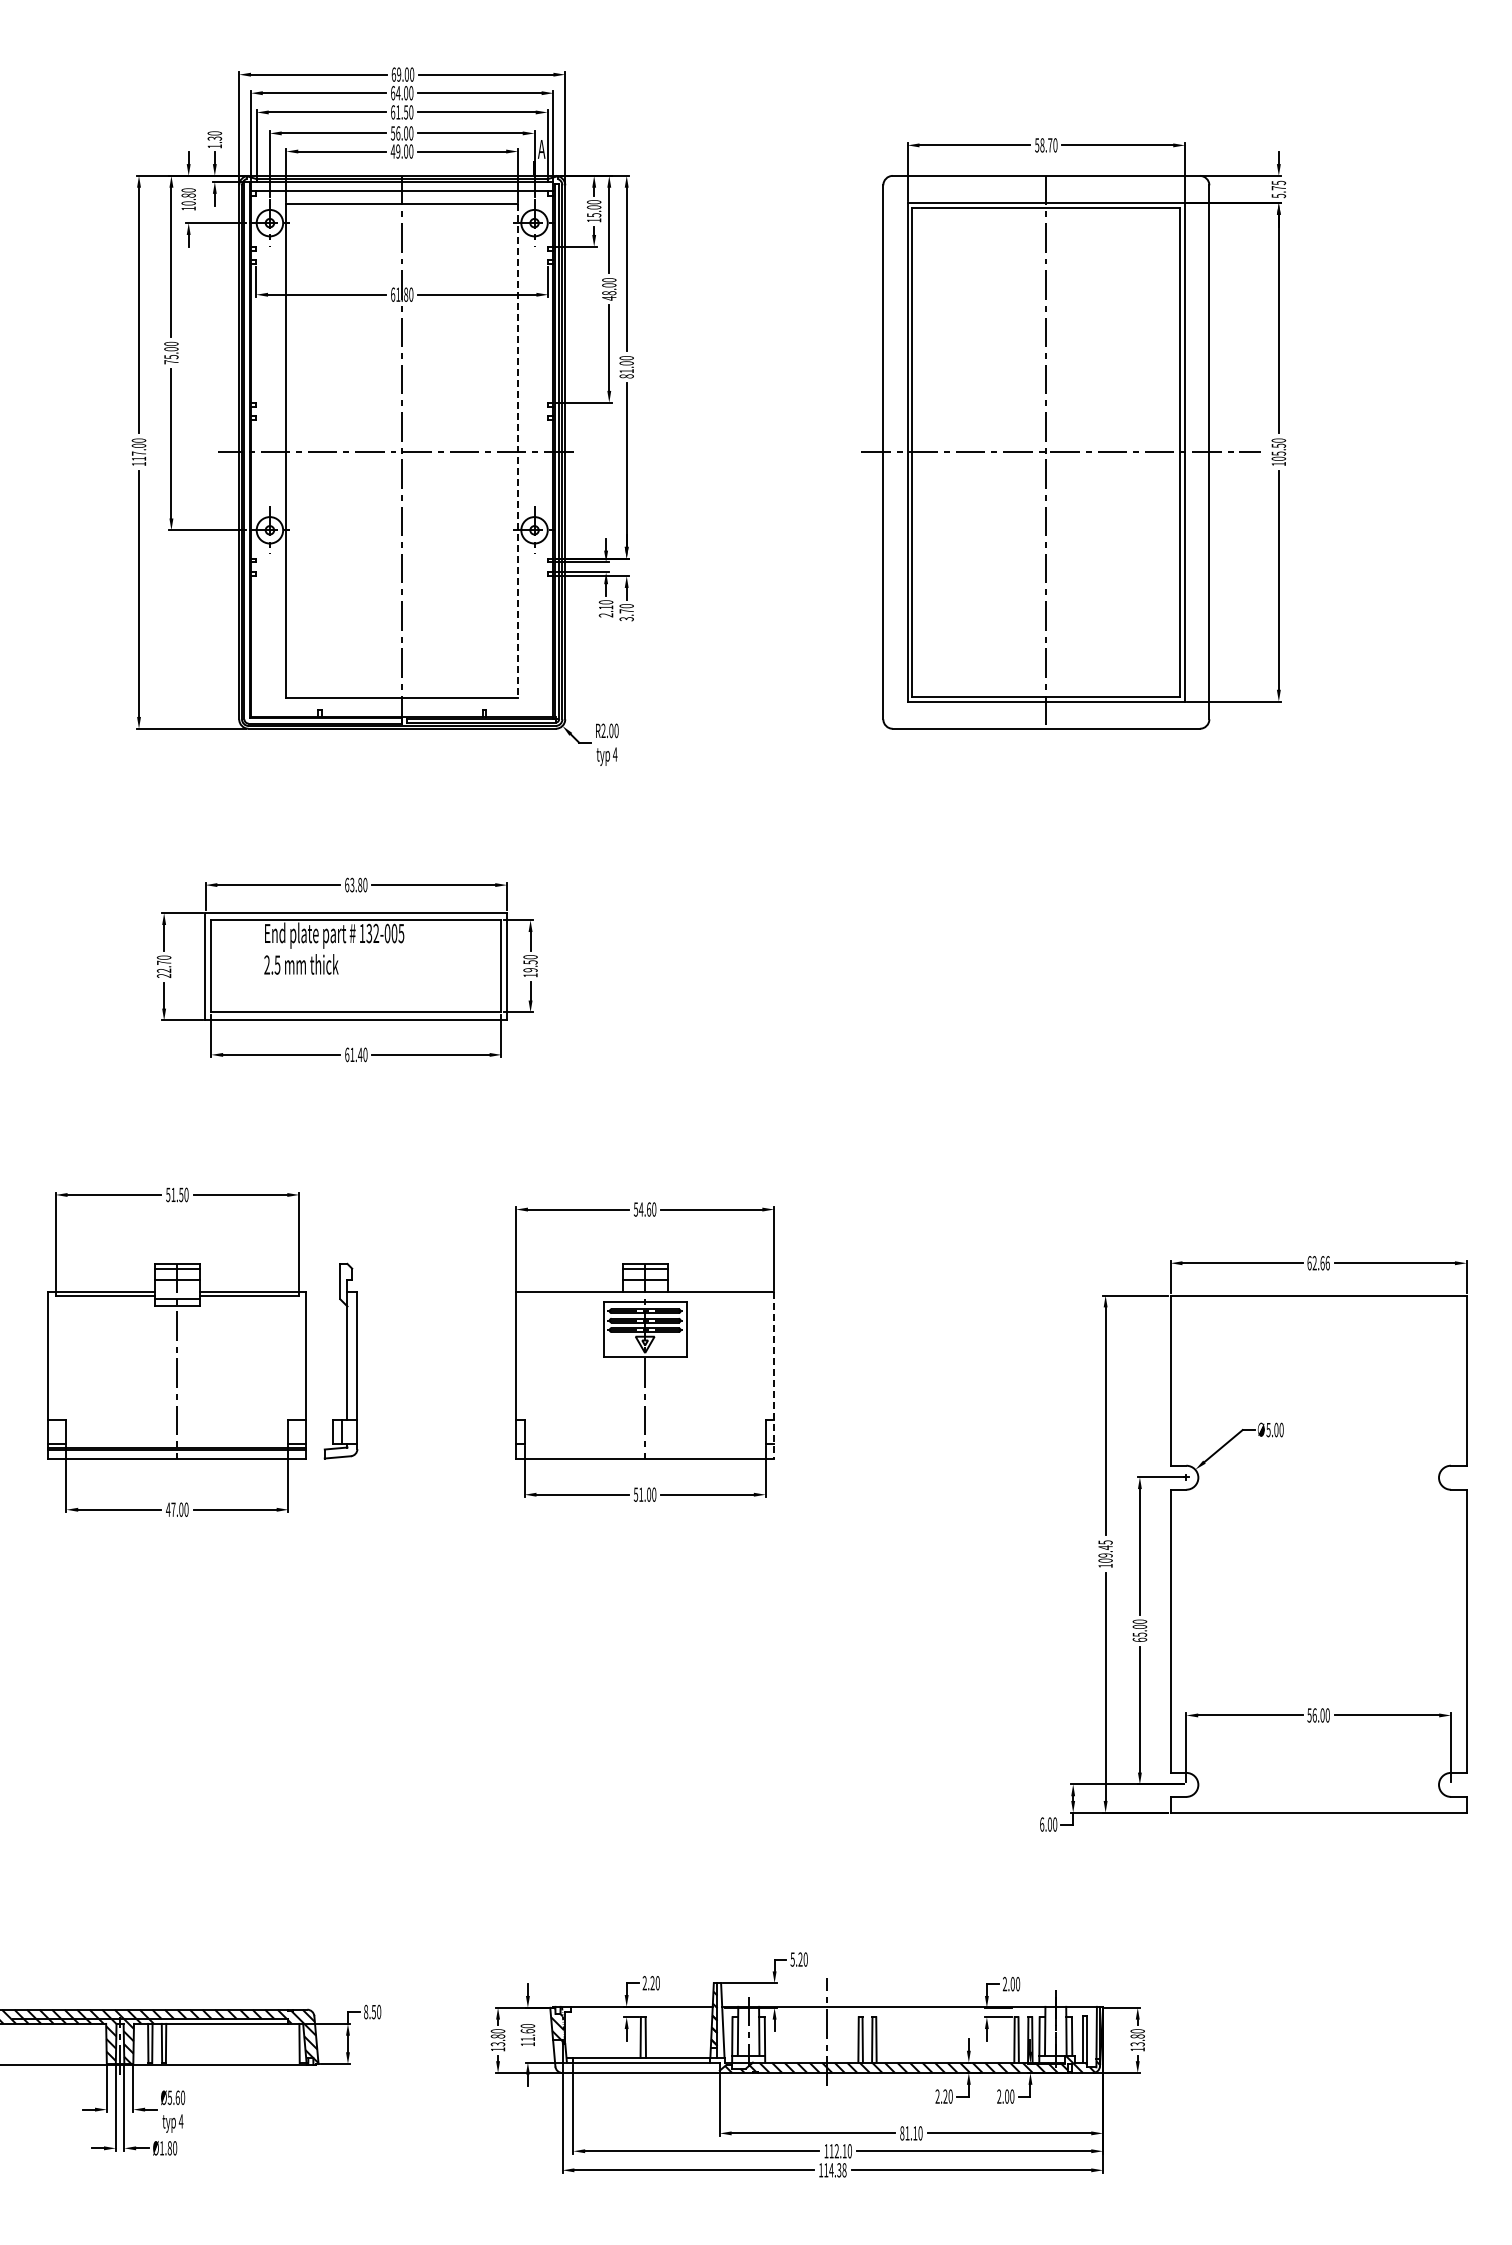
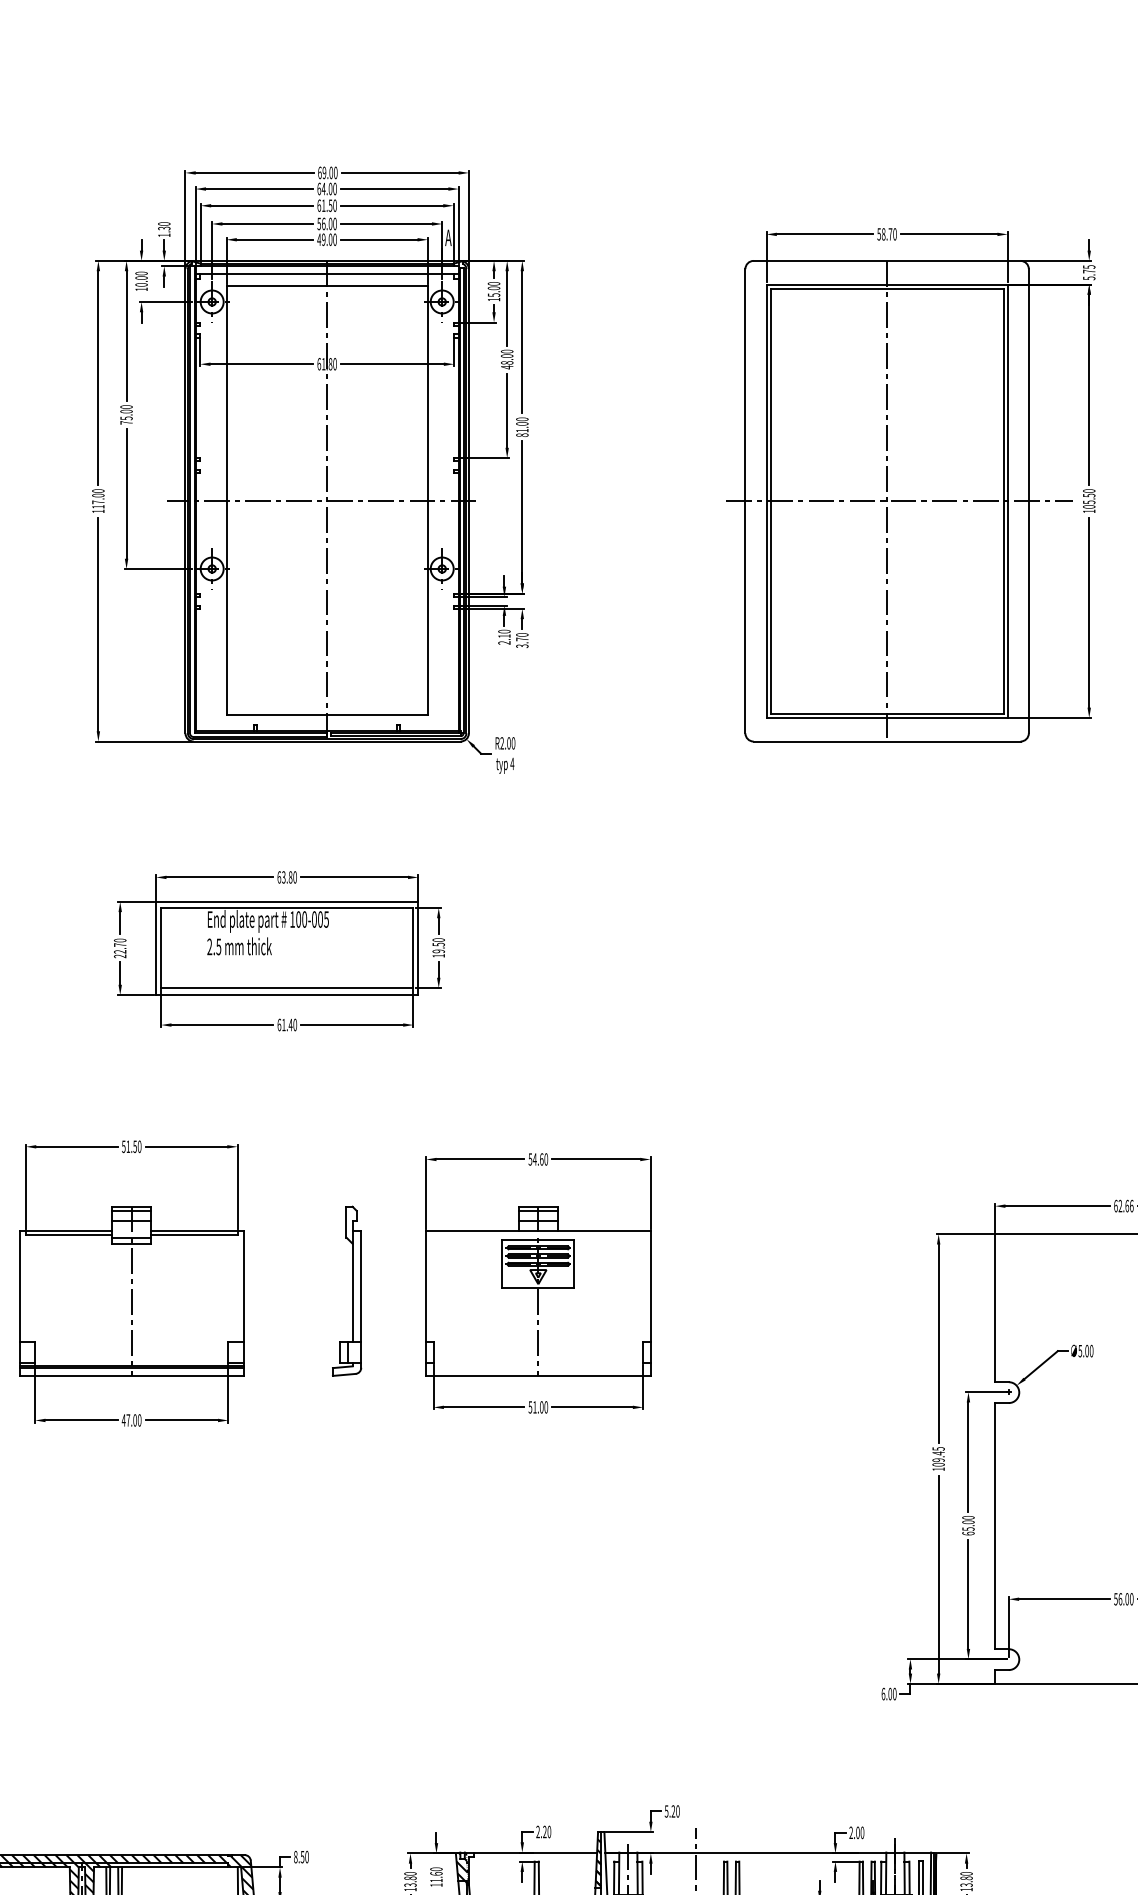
text: (188, 195) -> (141, 277), 10.80 -> 10.00
line: (518, 451) -> (428, 500), dashed -> solid
text: (372, 933) -> (301, 919), 132-005 -> 100-005
part: (340, 1360) -> (346, 1290), moved
line: (774, 1375) -> (650, 1303), dashed -> solid

